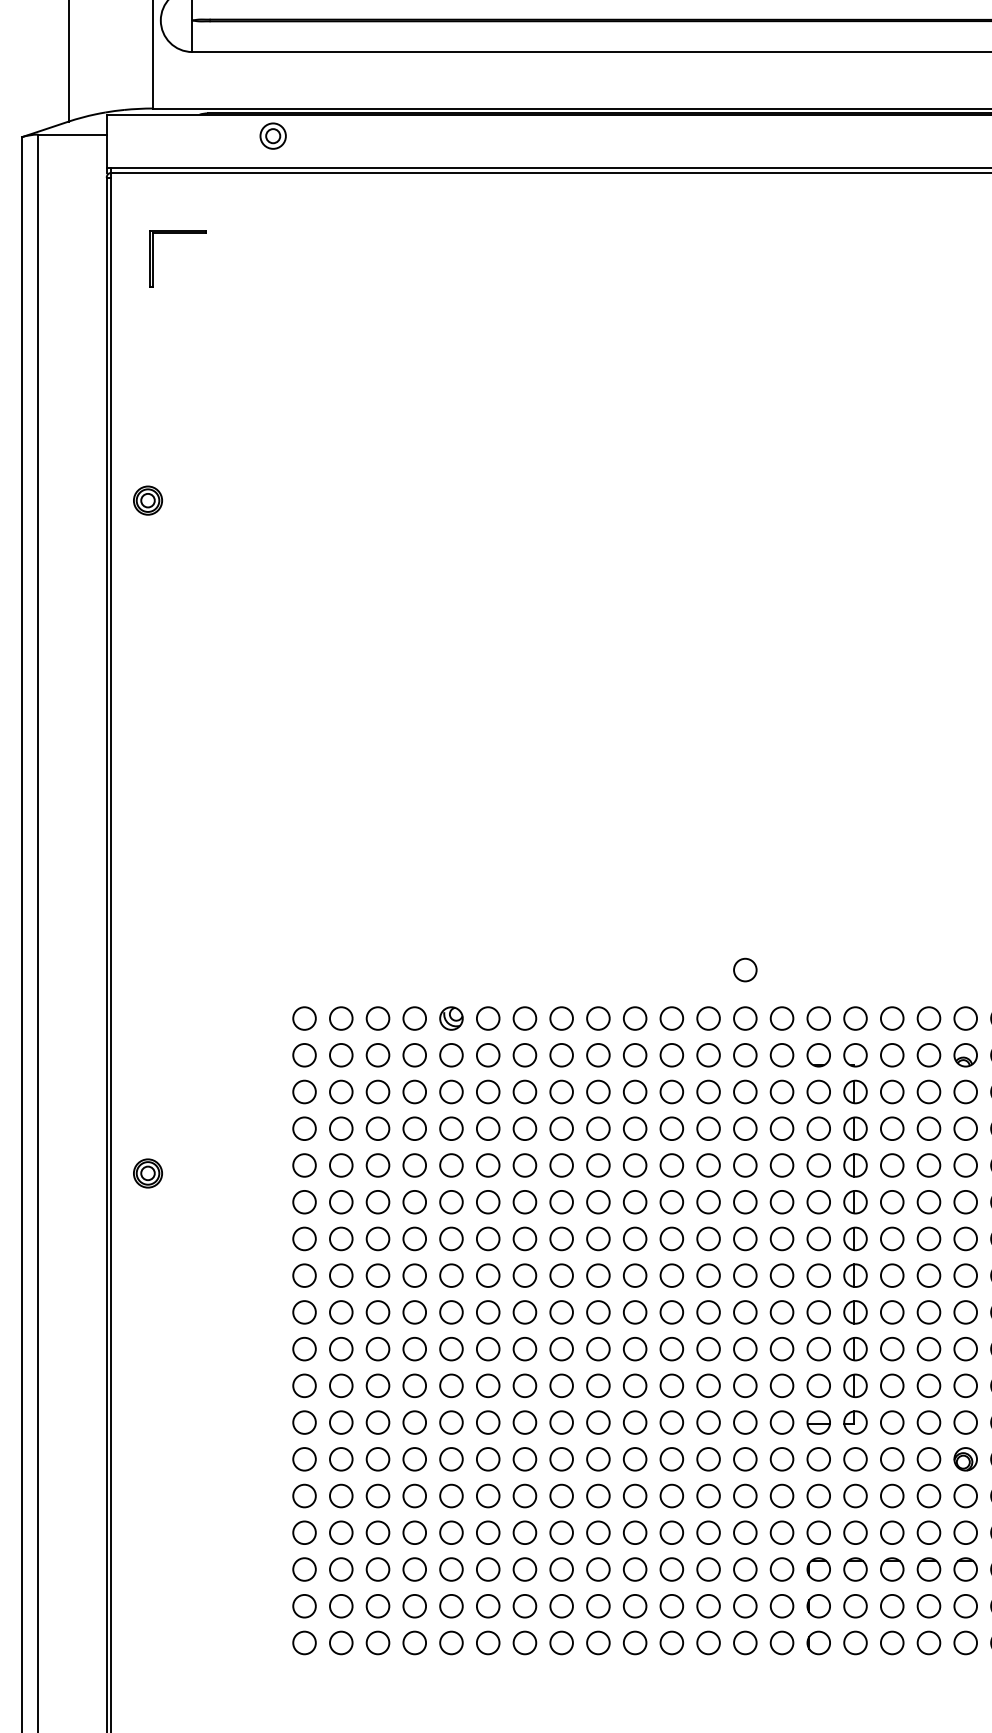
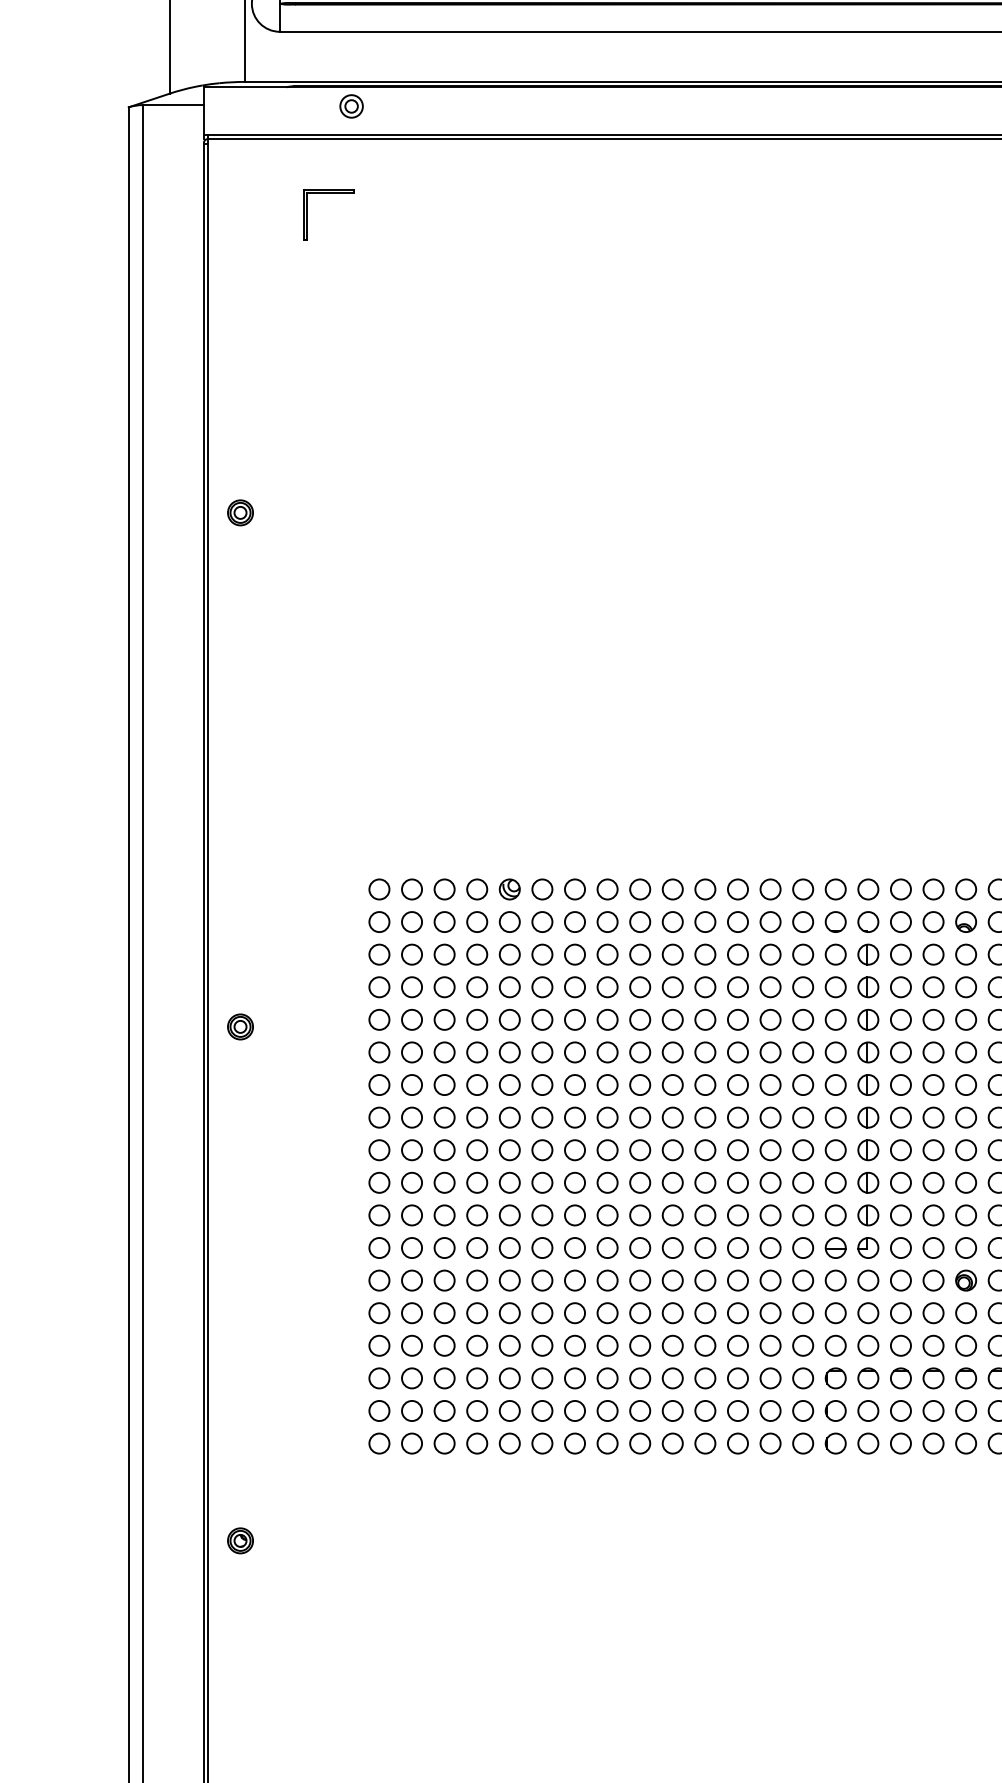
part: (177, 234) -> (328, 193), moved
part: (147, 500) -> (240, 512), moved
circle: (745, 970) -> (770, 846), removed

